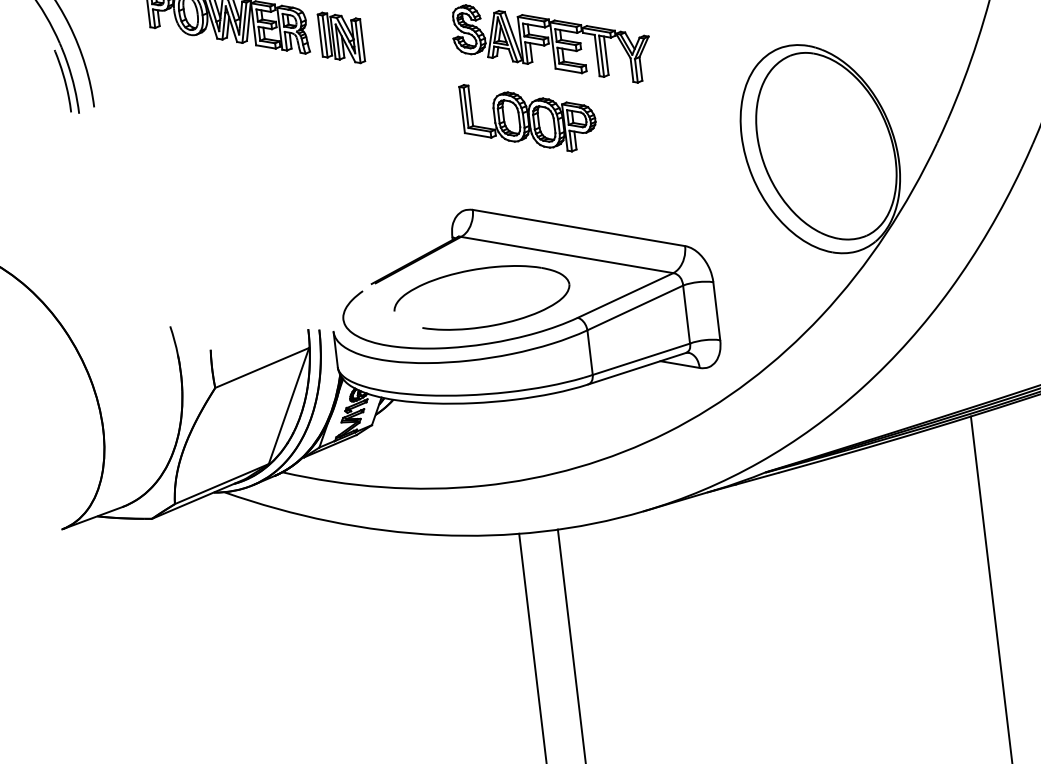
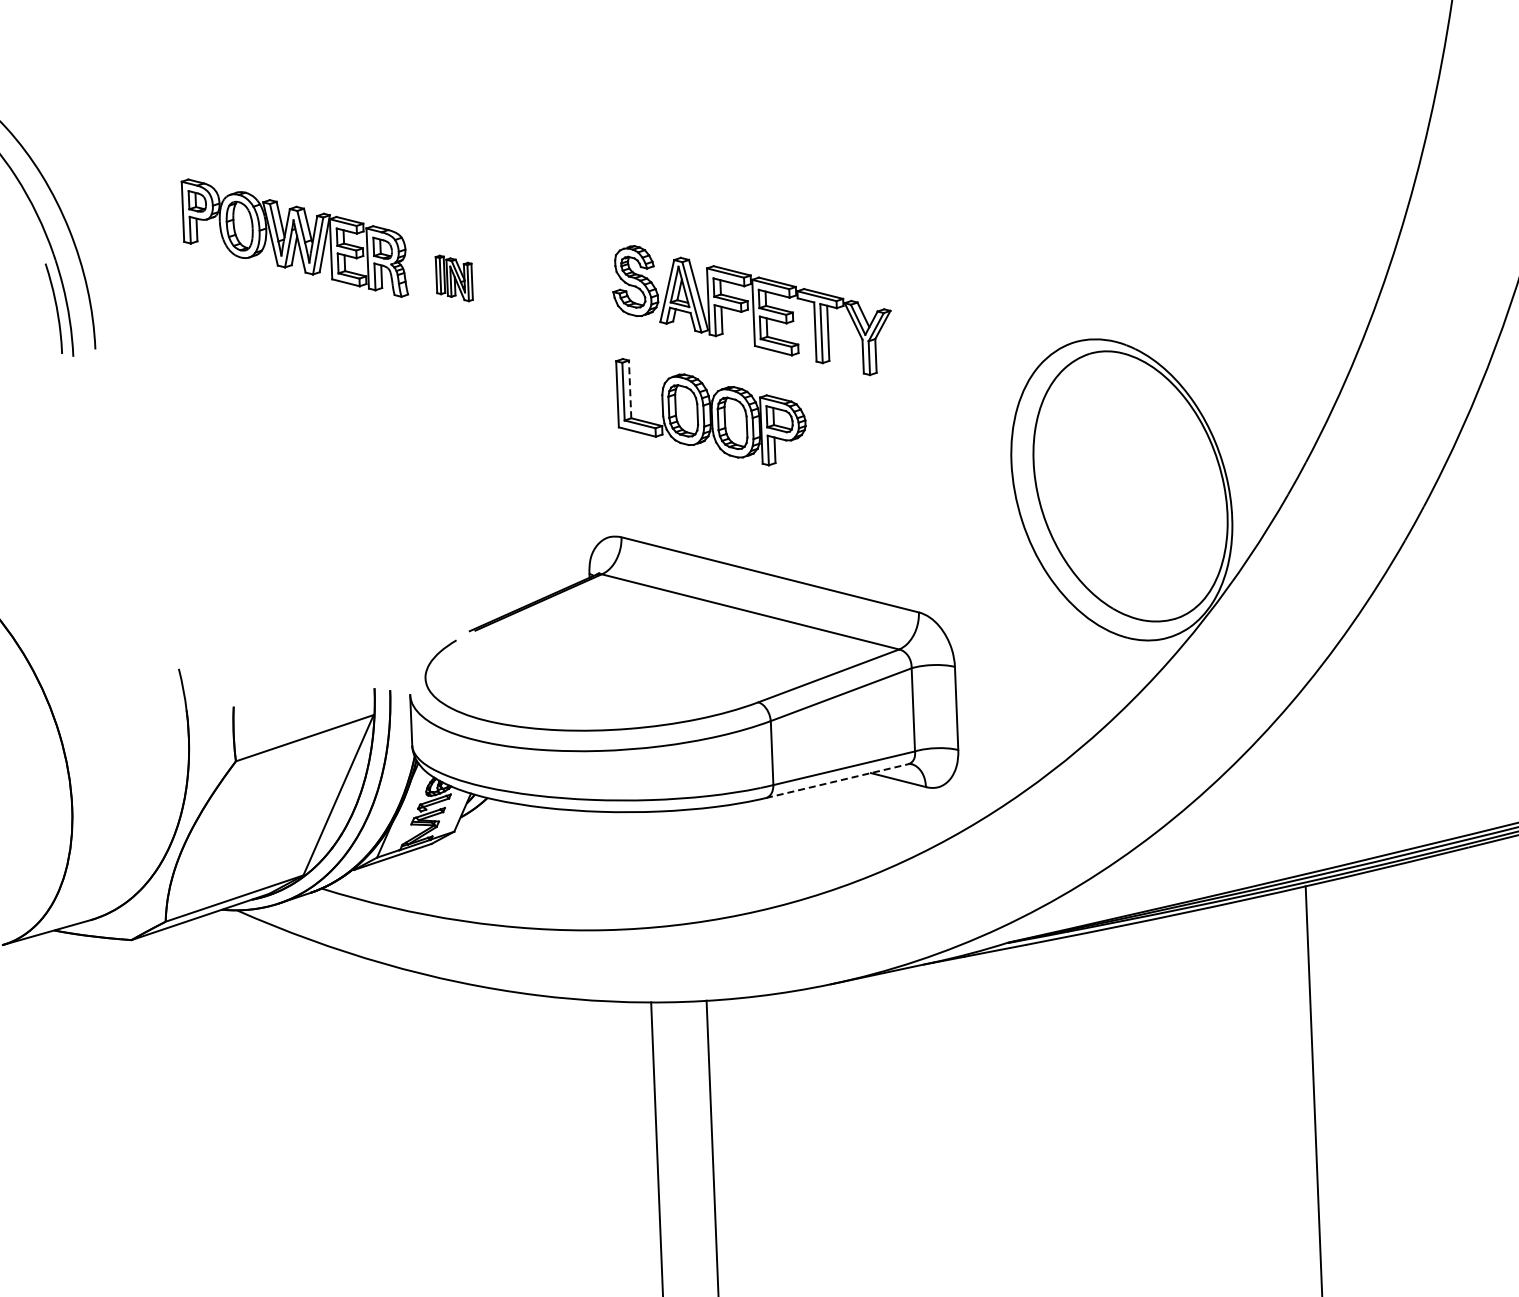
part: (341, 37) -> (454, 278), size x0.6
line: (470, 105) -> (630, 389), solid -> dashed
part: (475, 270) -> (618, 623), removed
line: (637, 368) -> (837, 781), solid -> dashed

